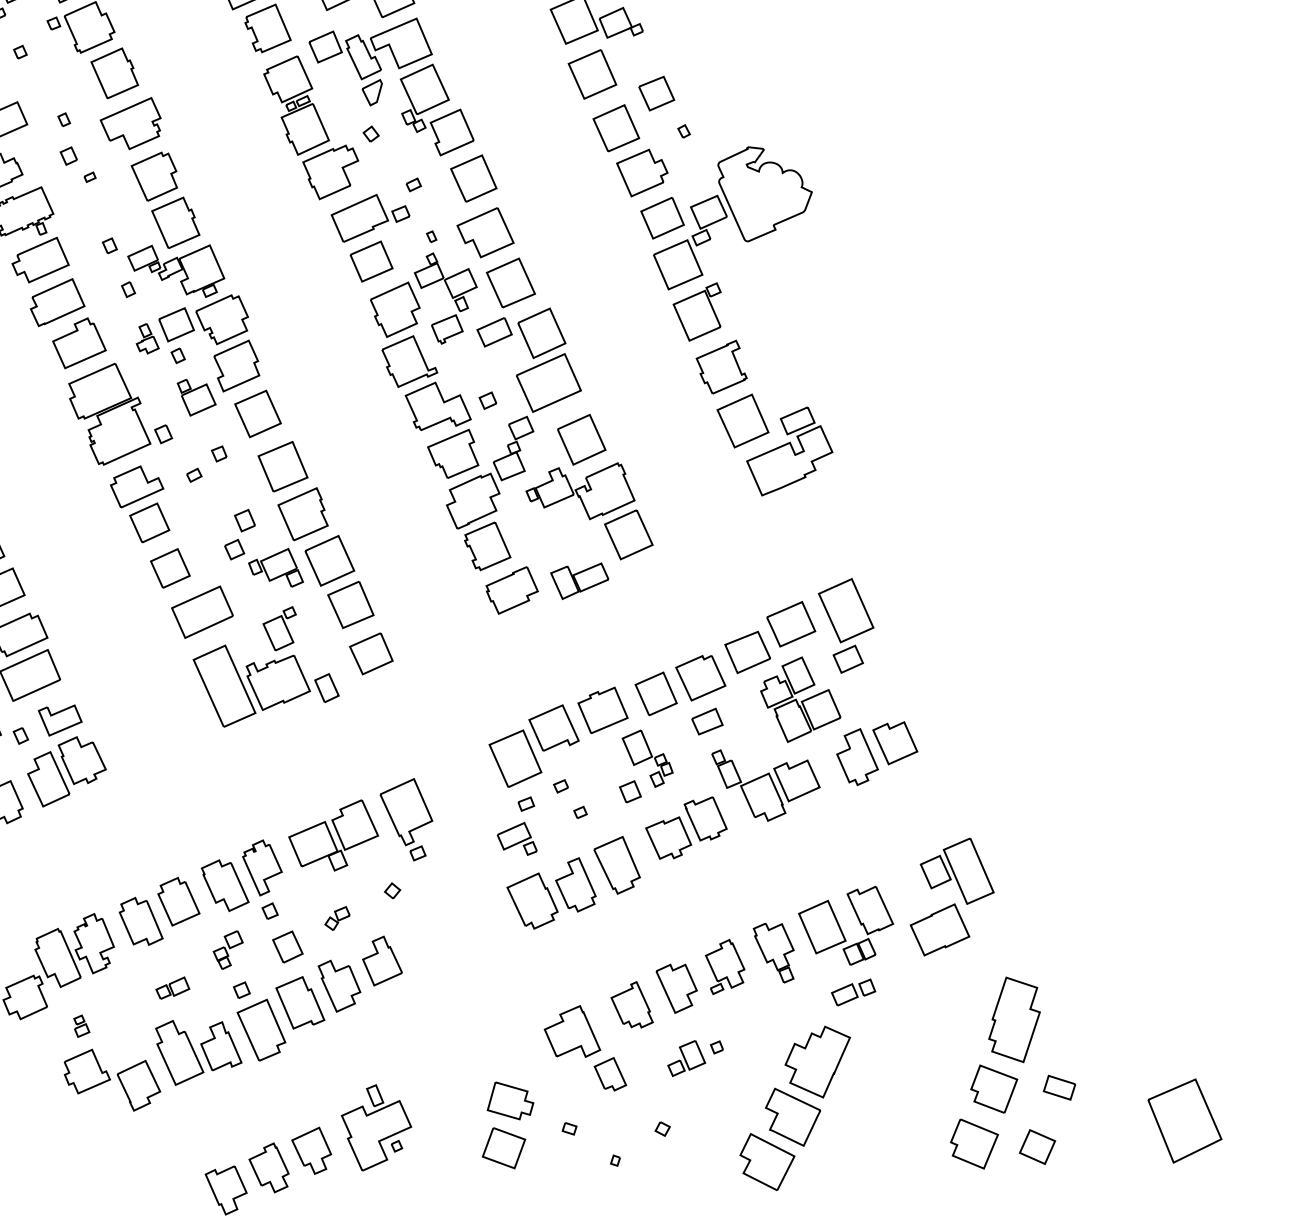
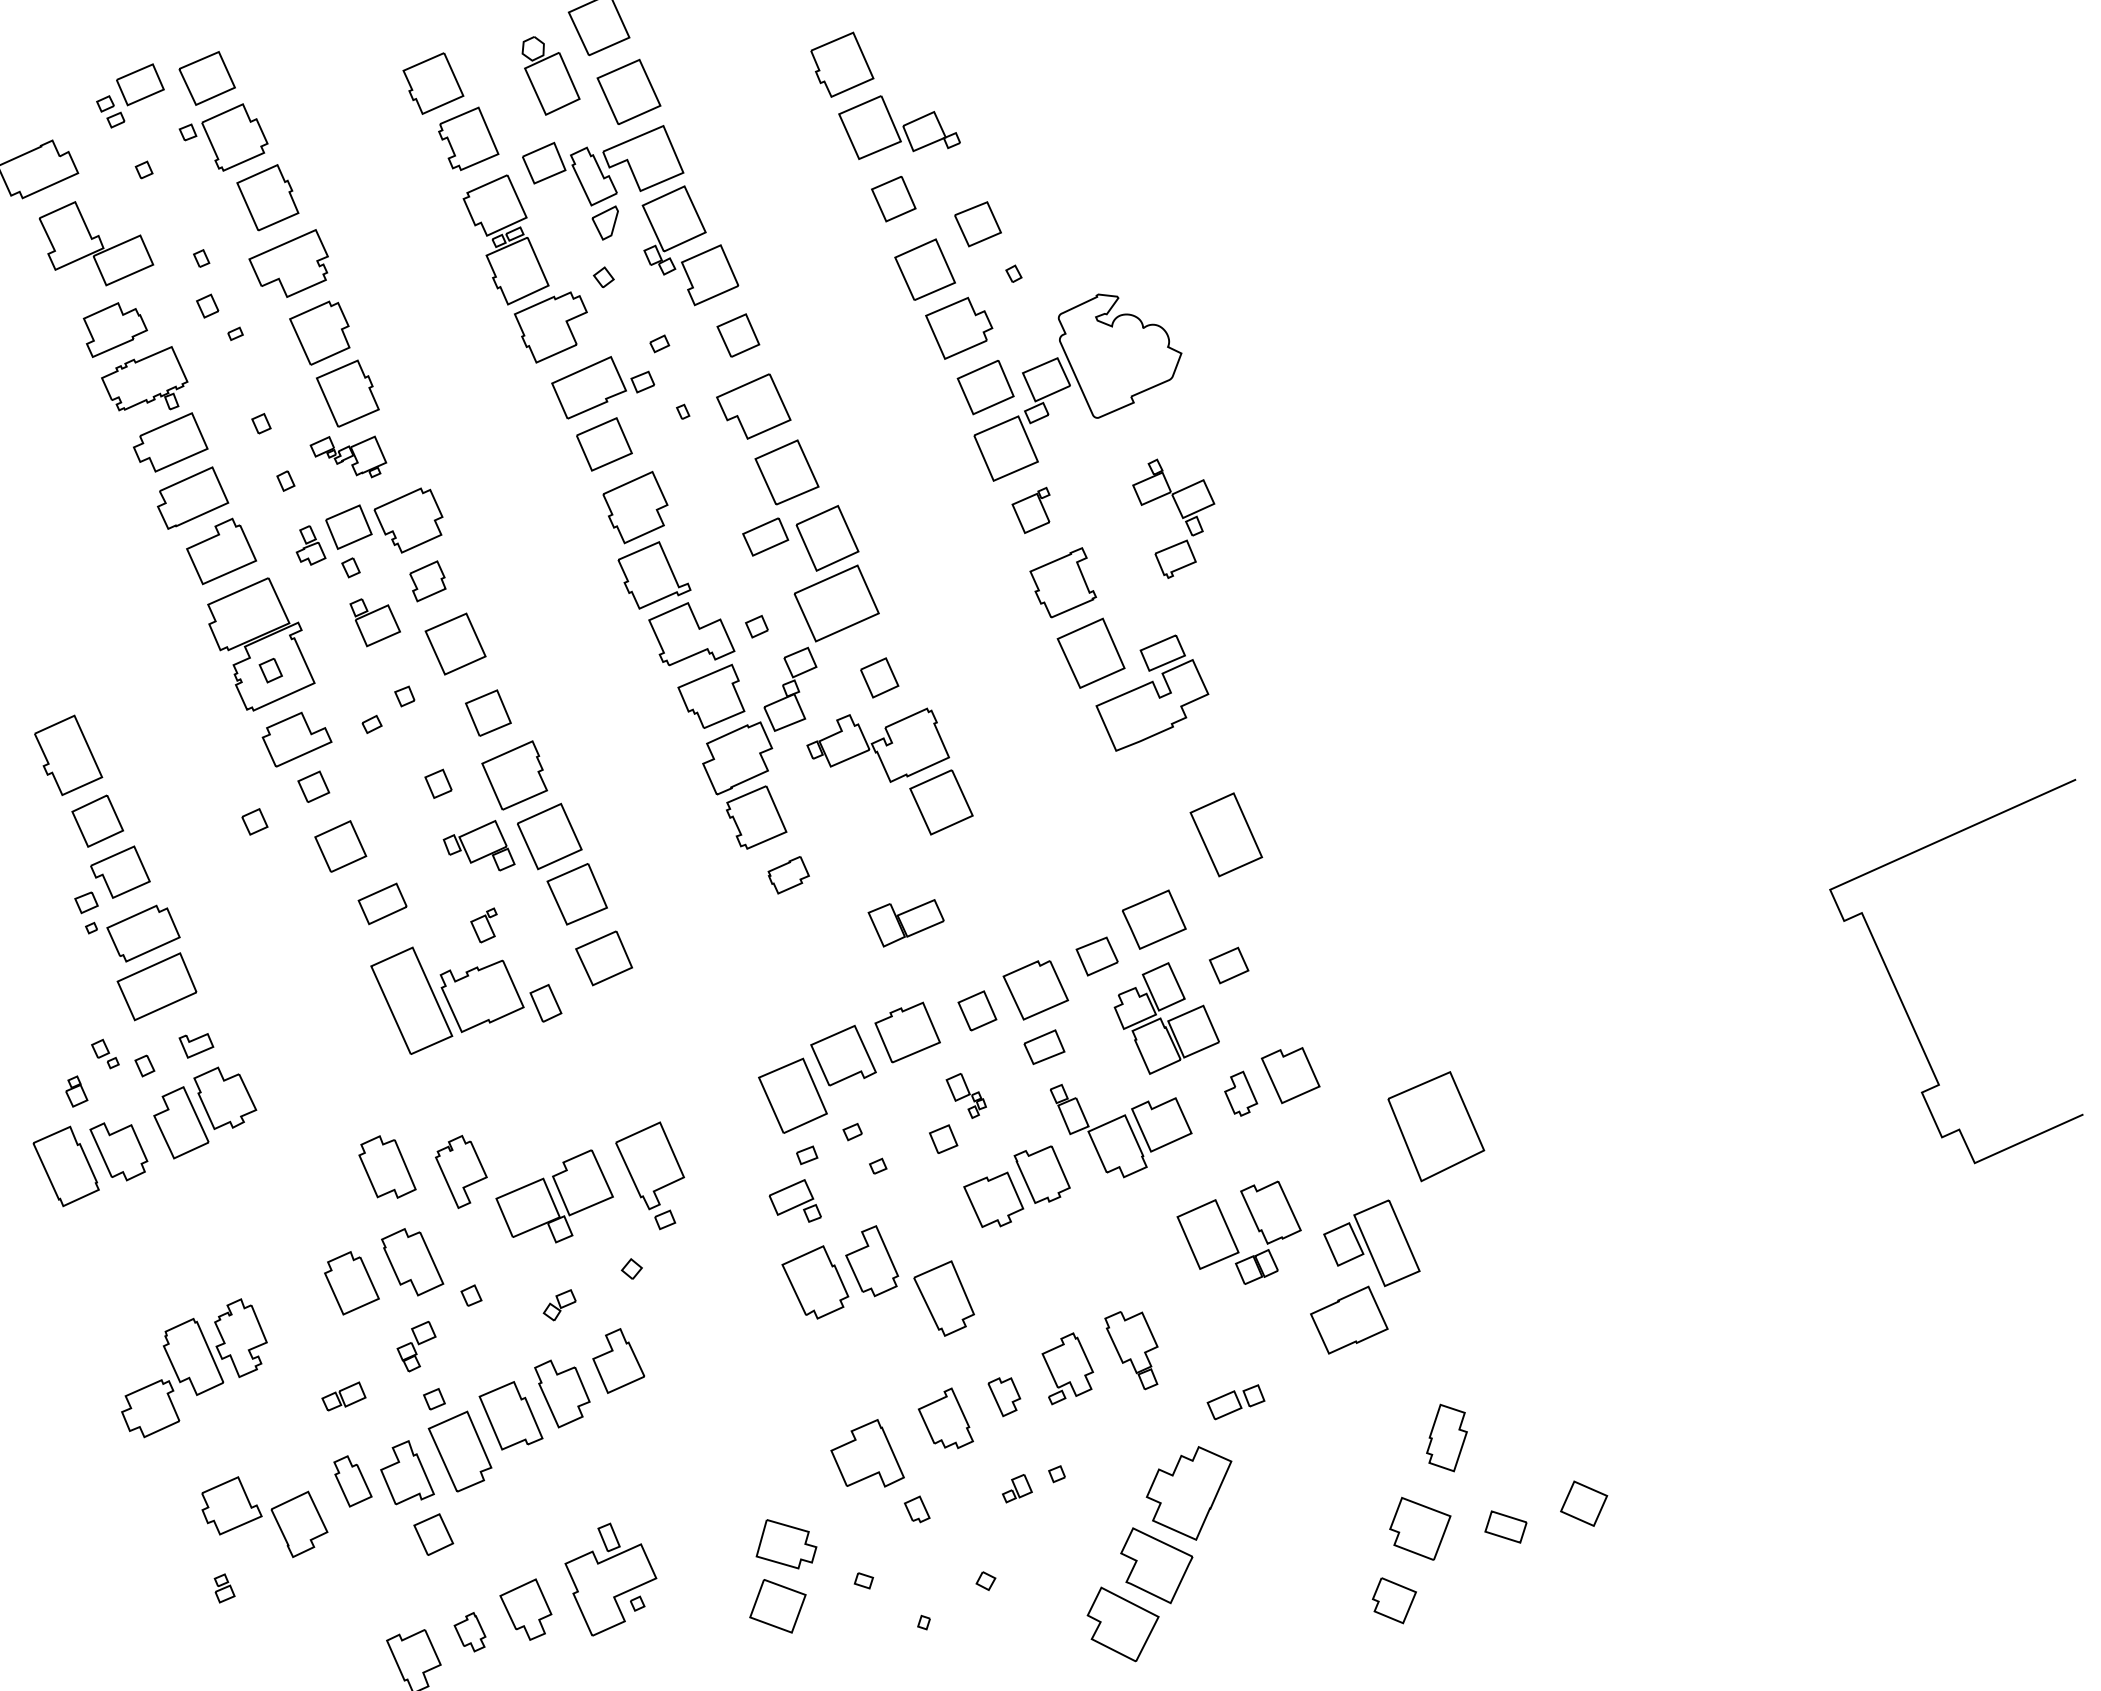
part: (592, 73) -> (893, 198), size x0.7
part: (473, 178) -> (738, 335), size x0.7
part: (176, 270) -> (348, 456), size x0.6
part: (451, 296) -> (1180, 515), moved
part: (696, 312) -> (1030, 510), size x0.6
part: (236, 366) -> (427, 581), size x0.6
part: (163, 434) -> (270, 670), moved
part: (581, 439) -> (879, 677), size x0.6
part: (283, 466) -> (488, 712), size x0.7
part: (149, 522) -> (313, 786), size x0.6
part: (234, 549) -> (254, 821), moved
part: (579, 581) -> (905, 923), moved
part: (512, 589) -> (788, 874), size x0.6
part: (846, 610) -> (1226, 834), moved
part: (202, 611) -> (382, 903), size x0.6
part: (279, 628) -> (483, 925), size x0.6
part: (747, 652) -> (1096, 956), size x0.7
part: (656, 693) -> (977, 1010), size x0.7
part: (60, 720) -> (196, 1045), size x0.6
part: (856, 756) -> (1240, 1093), size x0.6
part: (647, 758) -> (966, 1095), size x0.6
part: (616, 865) -> (943, 1298), moved
part: (262, 867) -> (461, 1171), moved
part: (141, 921) -> (387, 1166), moved
part: (840, 927) -> (1232, 1235), moved
part: (287, 946) -> (433, 1534), moved
part: (676, 988) -> (1004, 1396), size x0.6
part: (1014, 1019) -> (1446, 1437), size x0.6
part: (81, 1026) -> (224, 1588), moved
part: (179, 1053) -> (352, 1481), size x0.6
part: (686, 1058) -> (1017, 1488), size x0.6
part: (609, 1074) -> (916, 1509), size x0.6
part: (1185, 1120) -> (1436, 1126), moved
part: (974, 1143) -> (1394, 1600), size x0.7
part: (1037, 1146) -> (1584, 1503), moved
part: (268, 1168) -> (469, 1632), size x0.6

